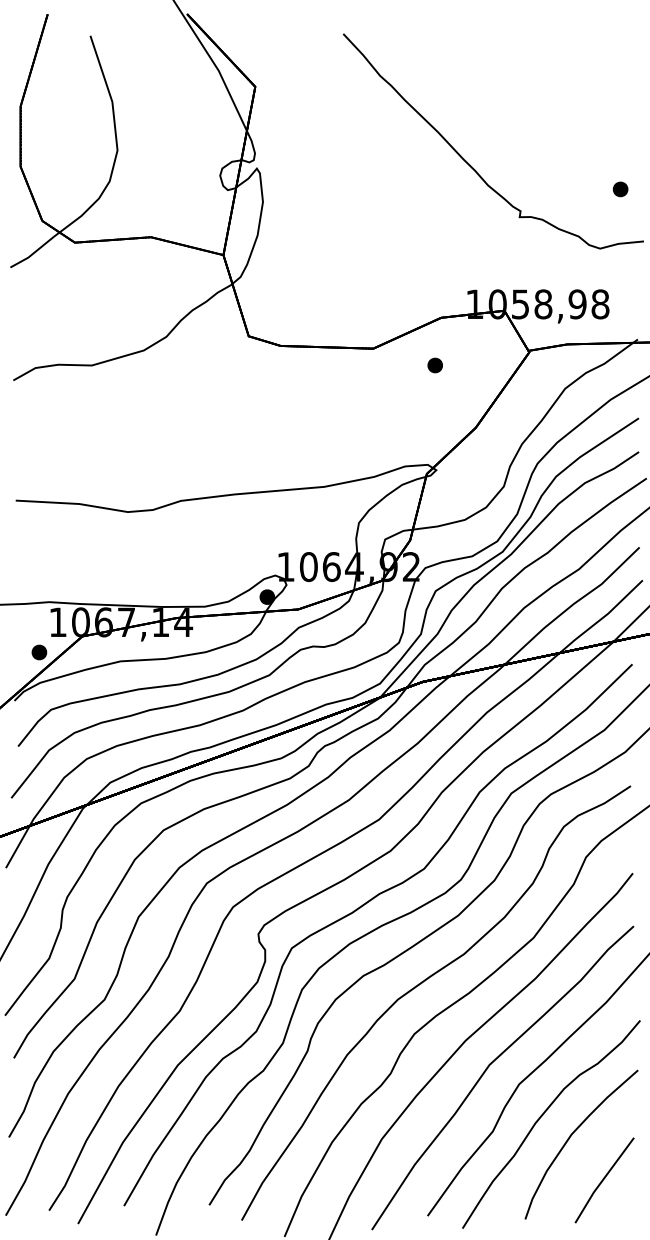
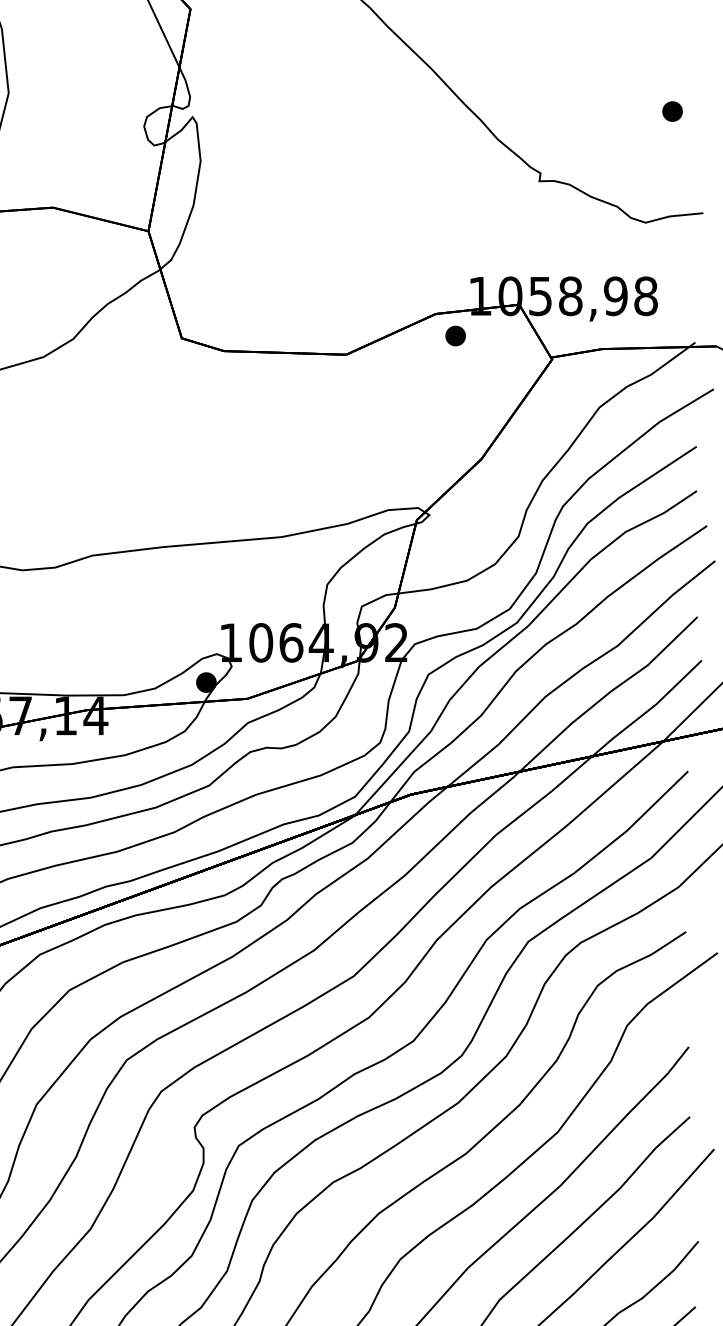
part: (620, 189) -> (672, 111), moved
part: (434, 365) -> (454, 336), moved

